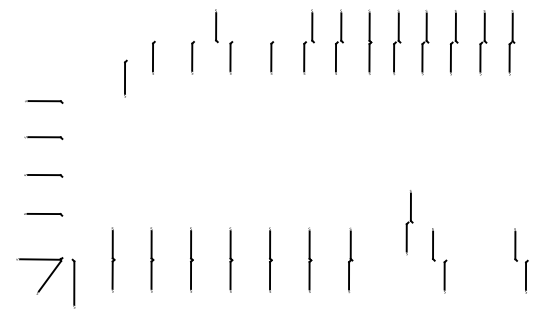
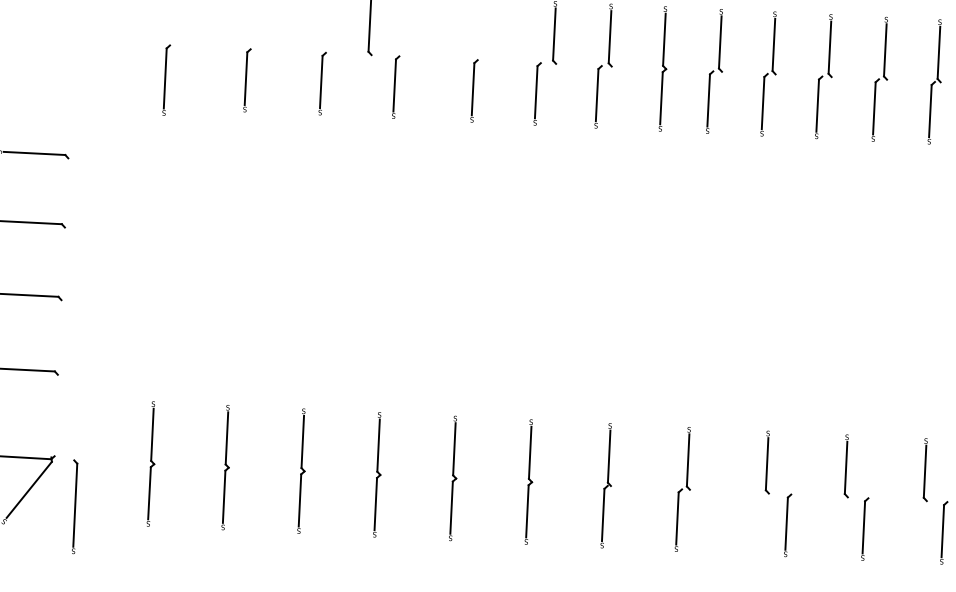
part: (125, 78) -> (166, 79), moved
part: (409, 222) -> (684, 489), moved
part: (480, 260) -> (856, 497), added

